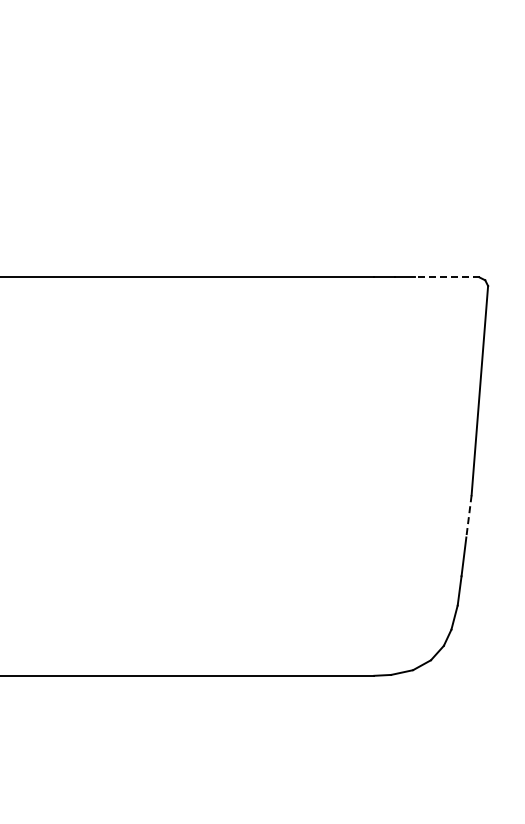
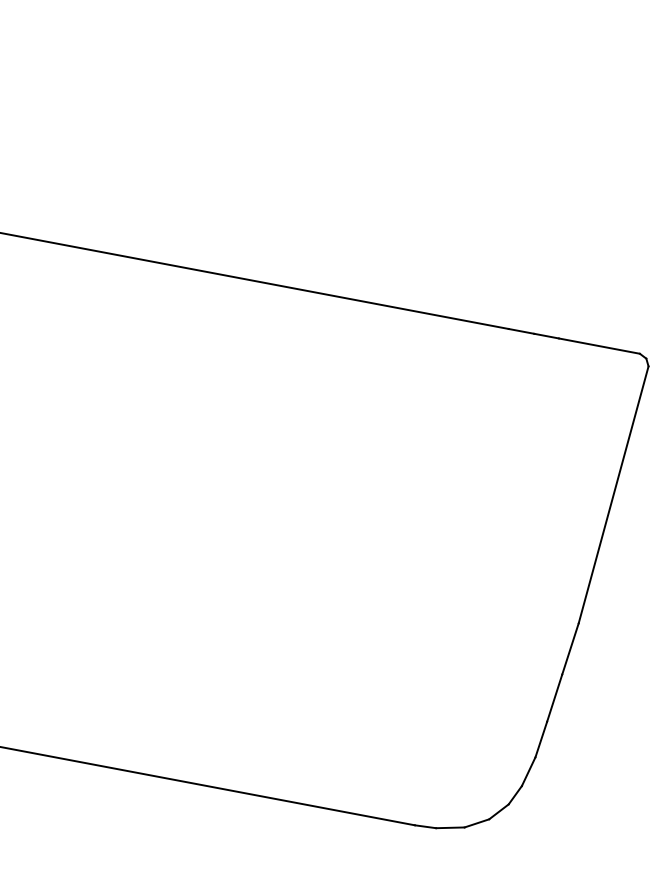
line: (446, 277) -> (598, 346), dashed -> solid
line: (468, 516) -> (569, 649), dashed -> solid

